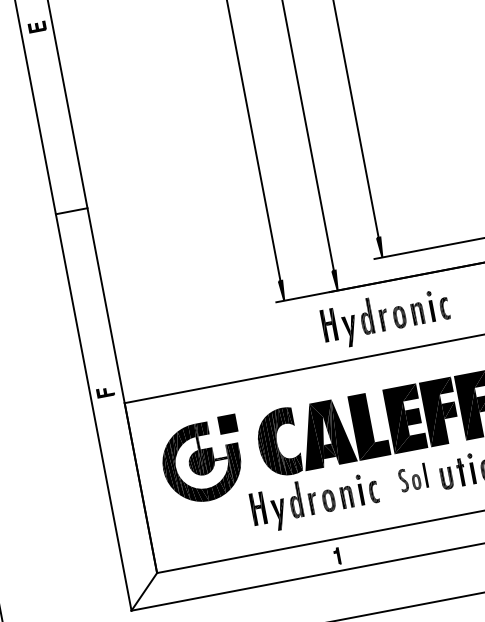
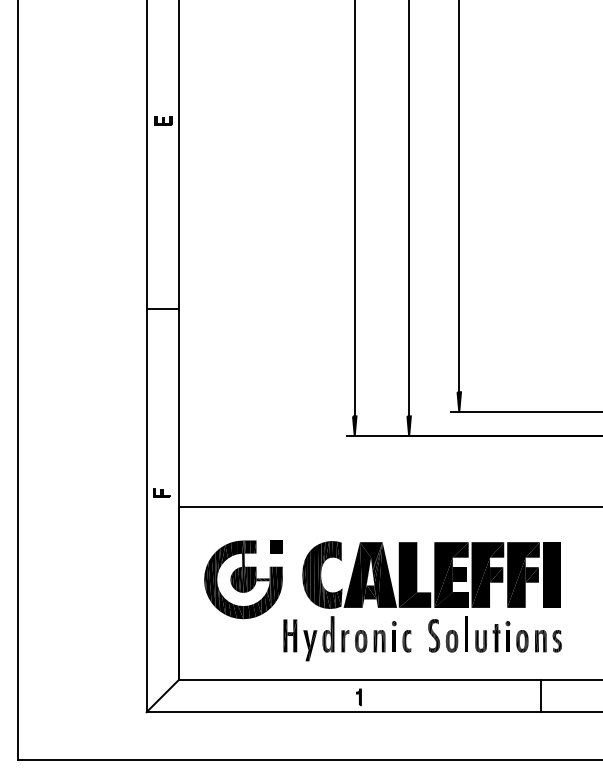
part: (385, 317) -> (451, 471), removed
part: (228, 423) -> (276, 546), size x0.71
part: (412, 477) -> (447, 634), size x1.43

